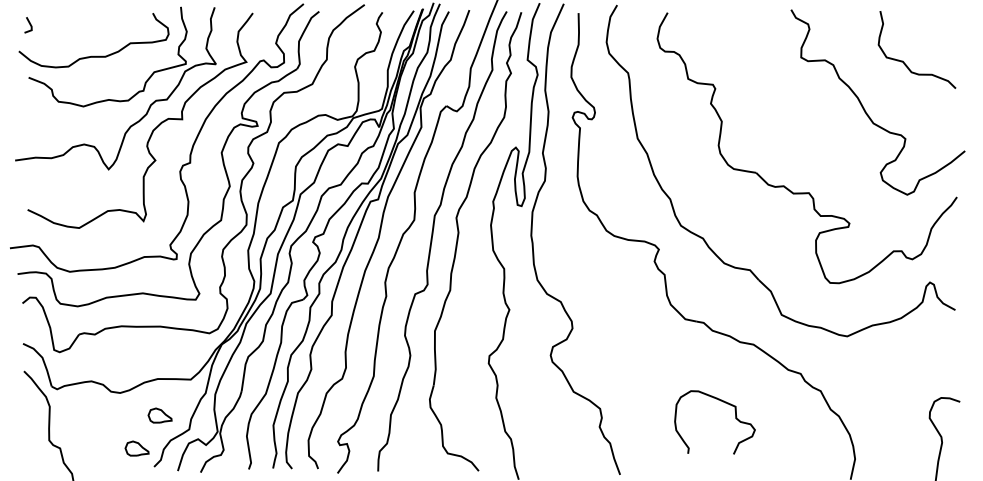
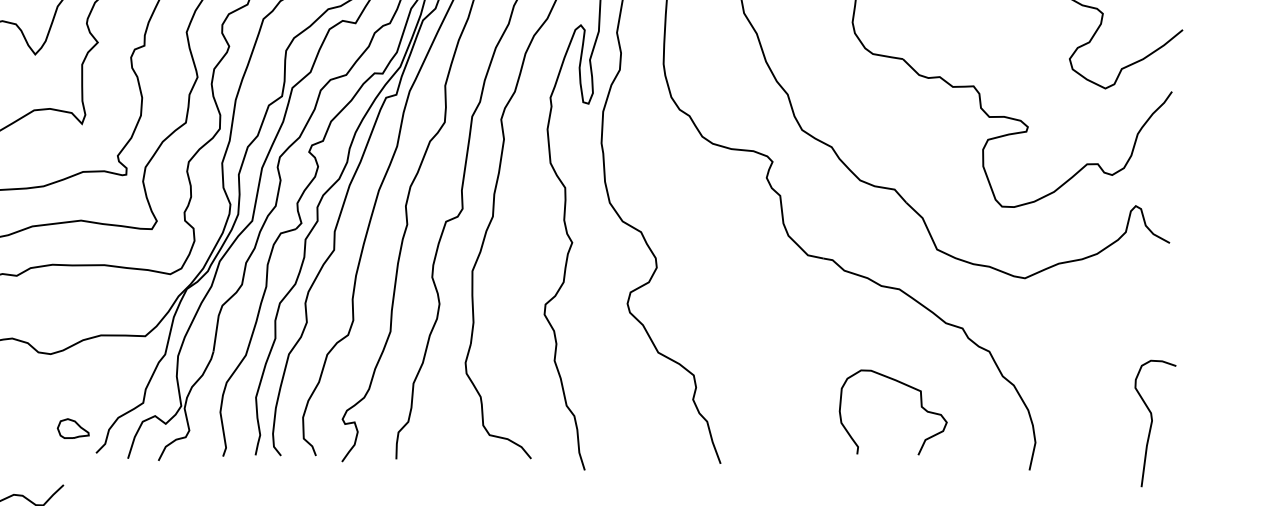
part: (159, 415) -> (103, 384), removed
curve: (735, 418) -> (920, 407), moved

